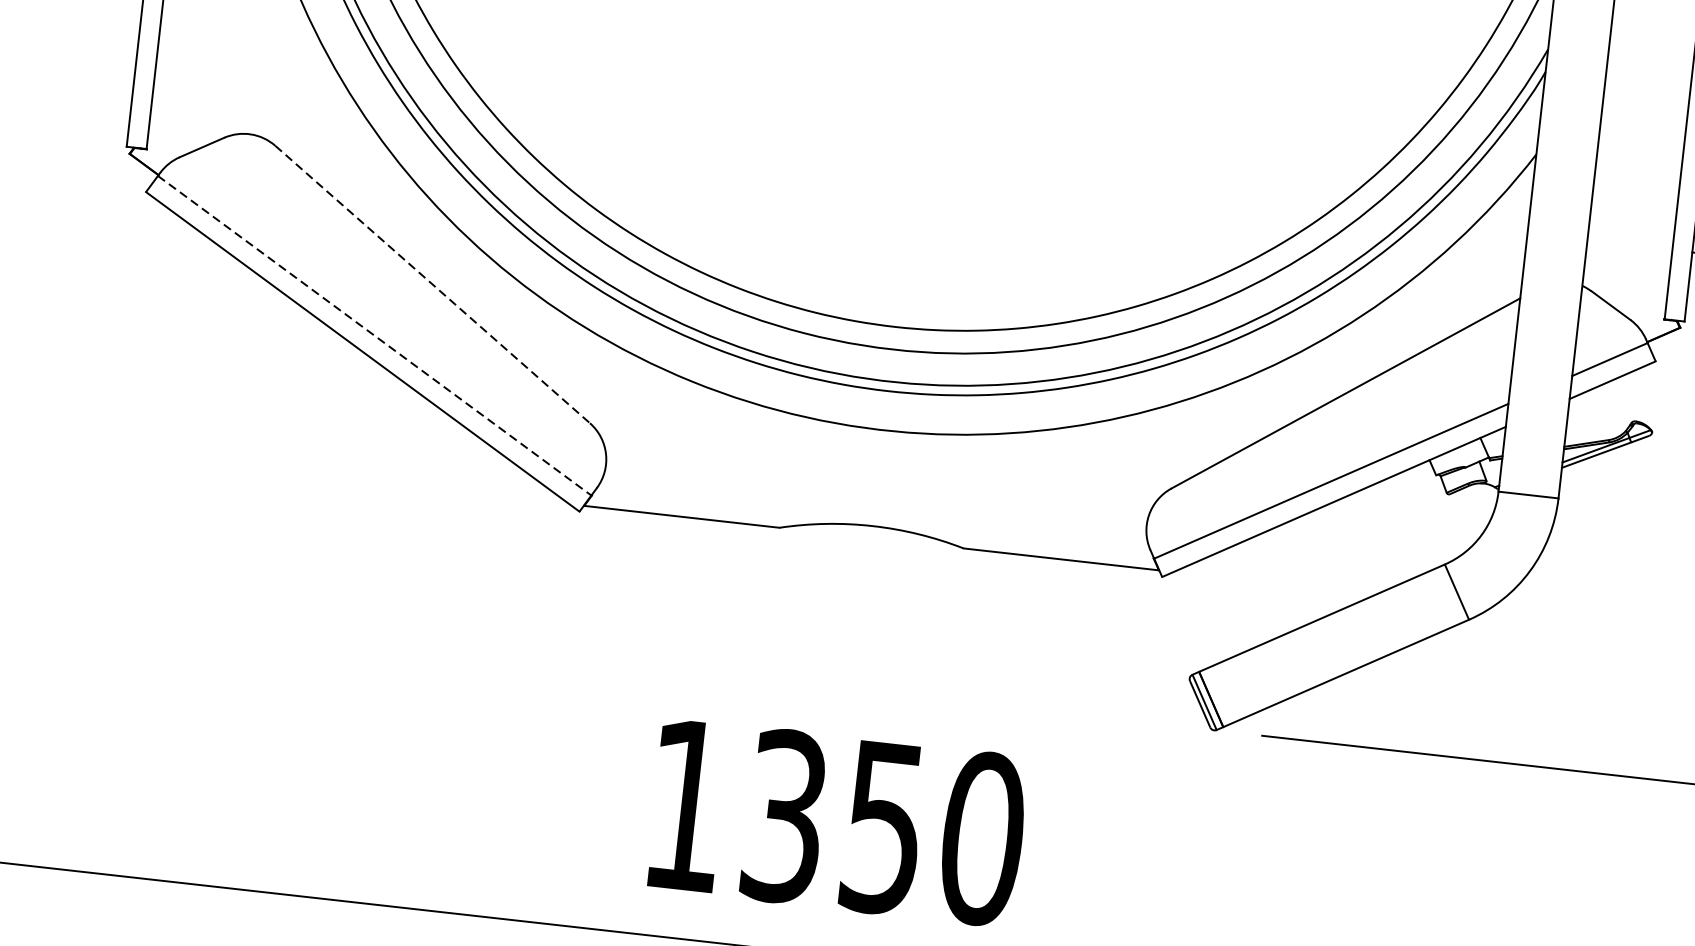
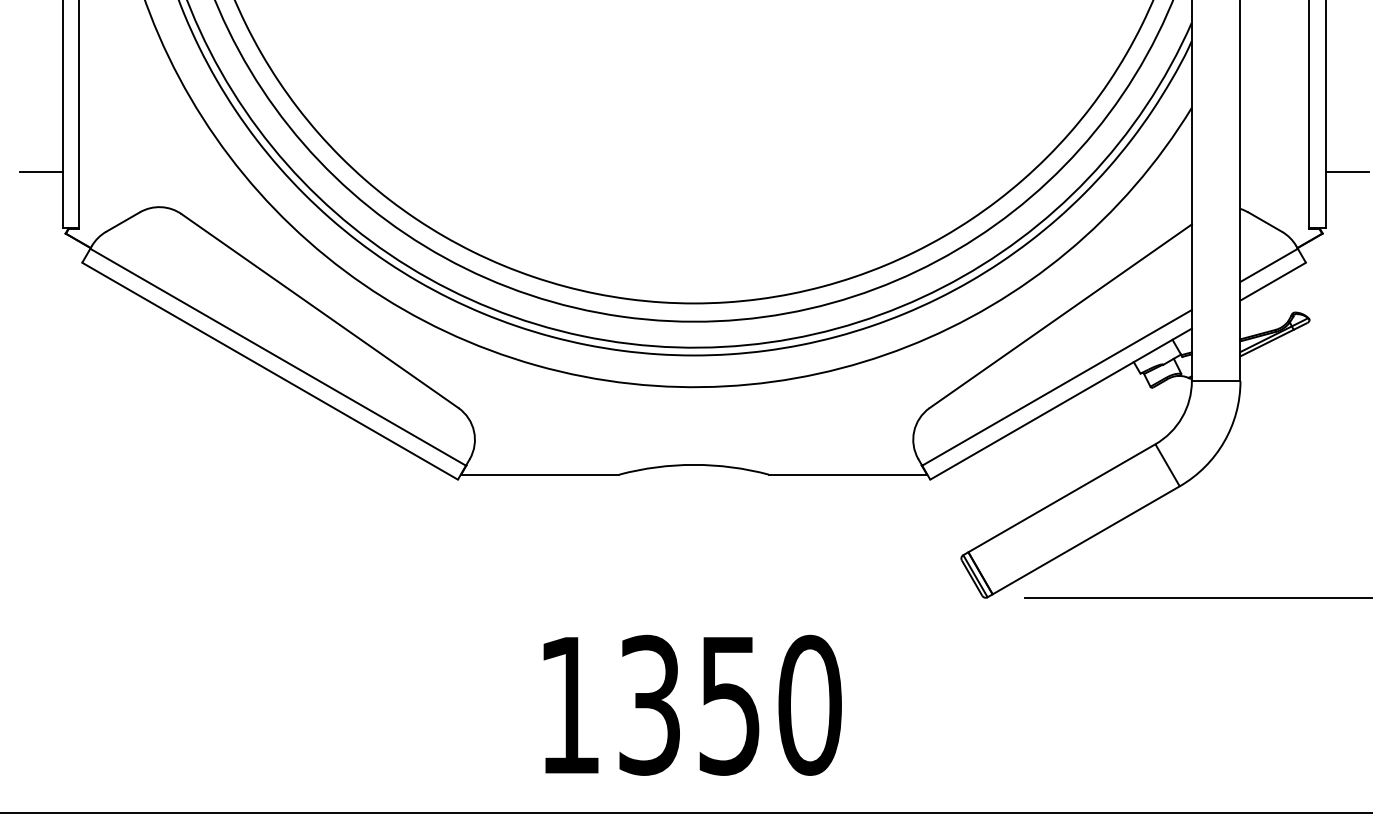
line: (107, 74) -> (40, 172), added
line: (433, 285) -> (320, 311), dashed -> solid
line: (375, 336) -> (278, 357), dashed -> solid

